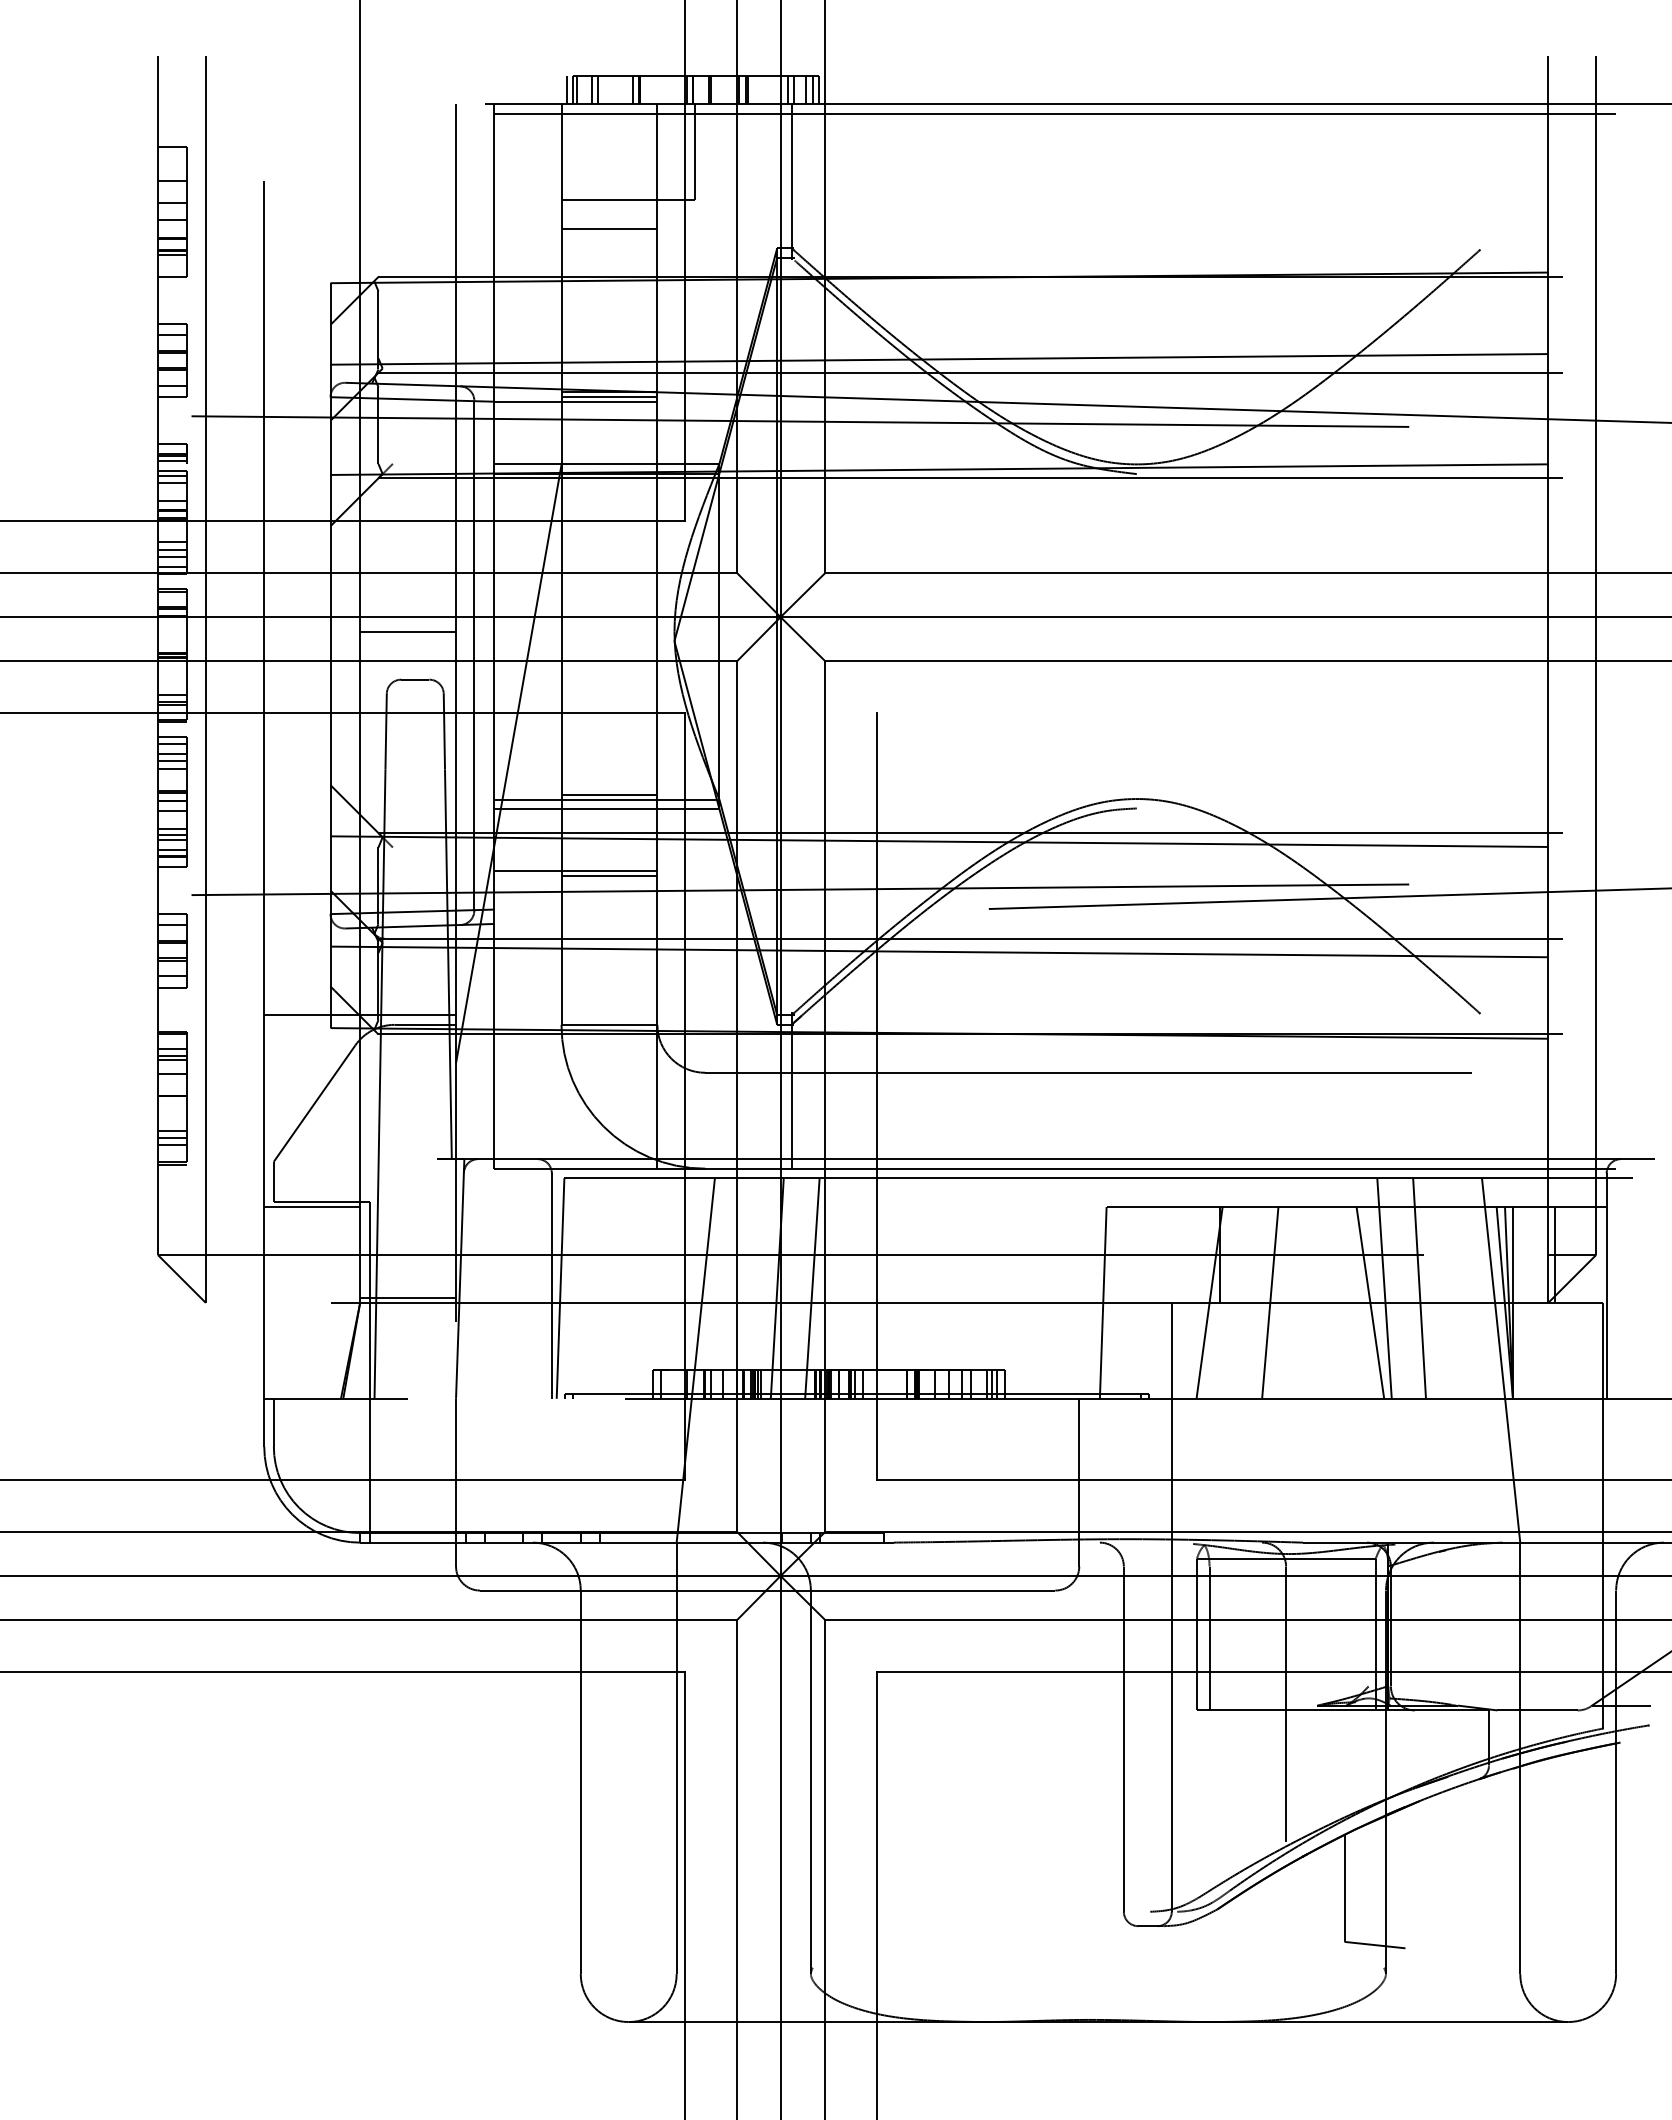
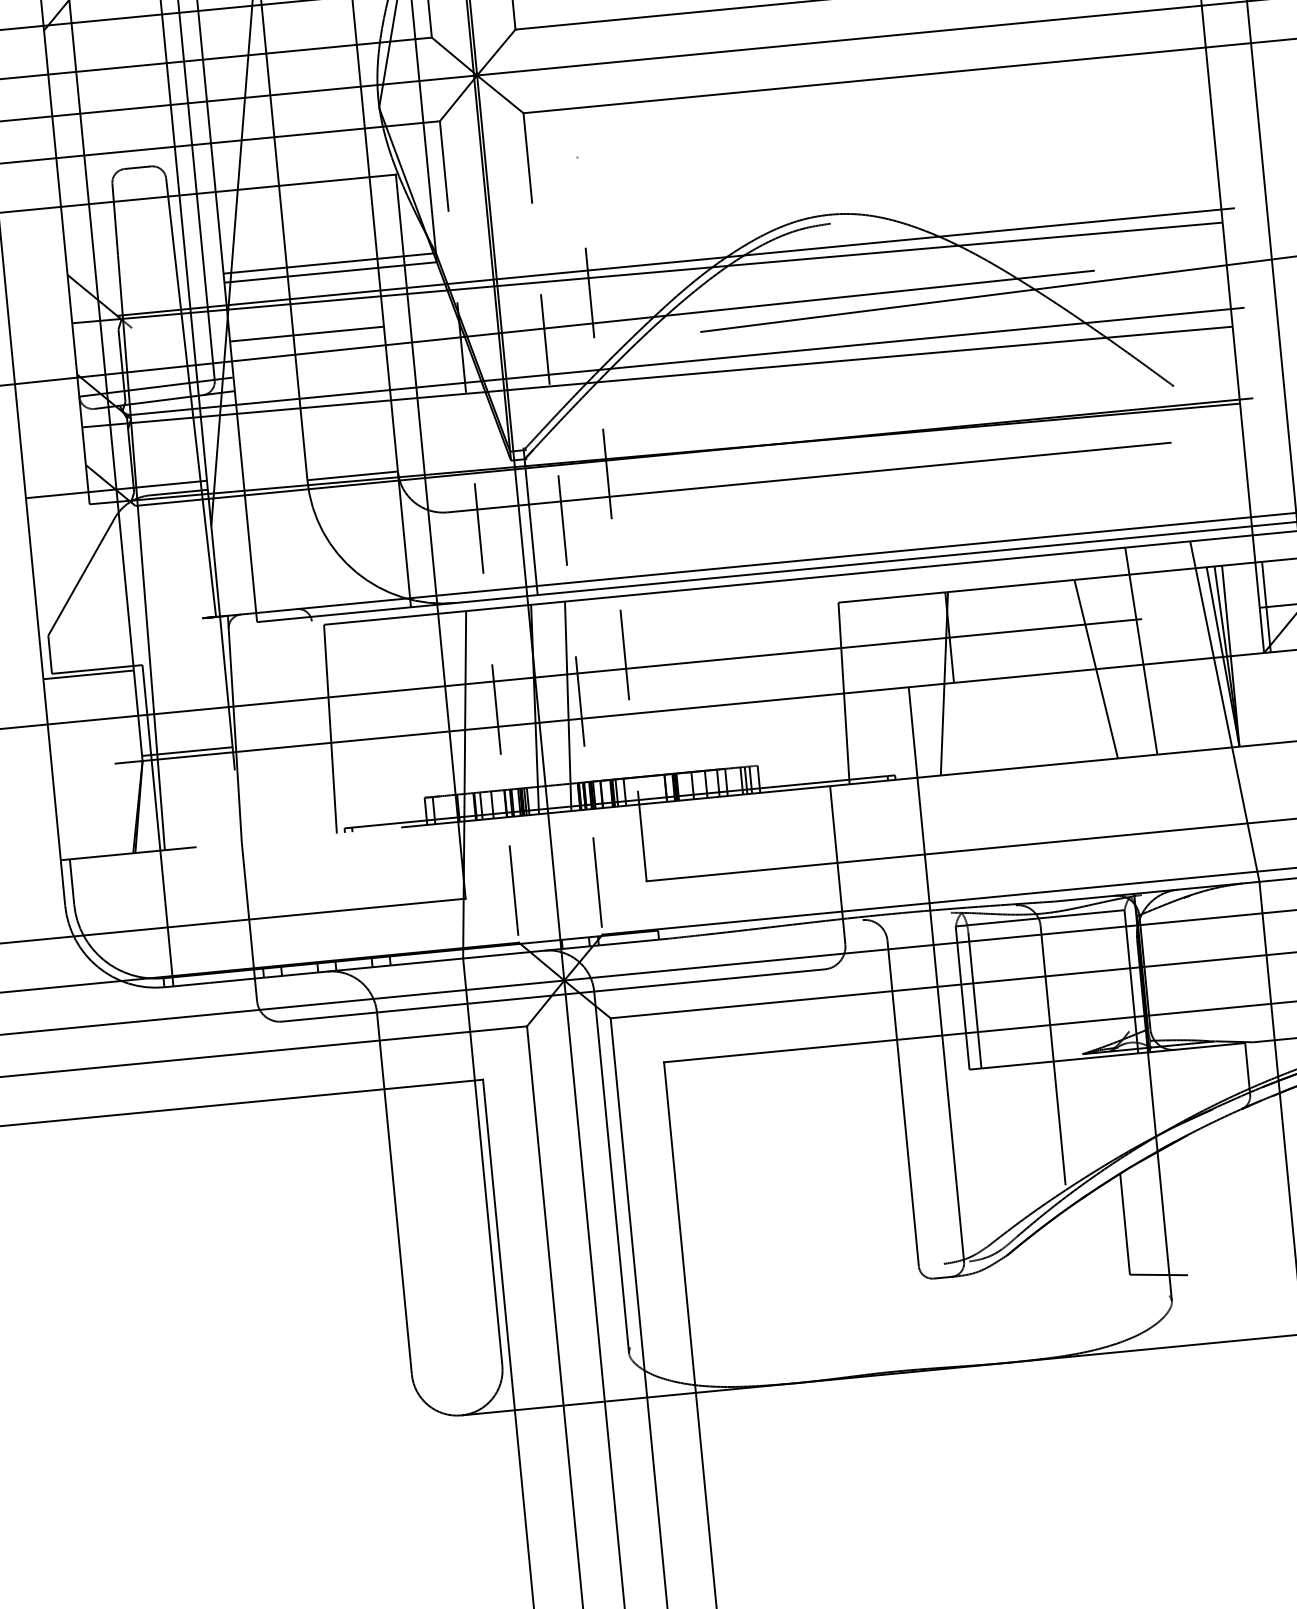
line: (408, 631) -> (127, 122), removed
line: (609, 794) -> (331, 258), removed
line: (609, 876) -> (339, 335), removed
line: (877, 1096) -> (612, 519), solid -> dashed
line: (736, 1097) -> (479, 532), solid -> dashed
line: (825, 1097) -> (563, 524), solid -> dashed
line: (551, 1285) -> (321, 727), removed
line: (1384, 1288) -> (1108, 654), removed
line: (1270, 1302) -> (1001, 677), removed

